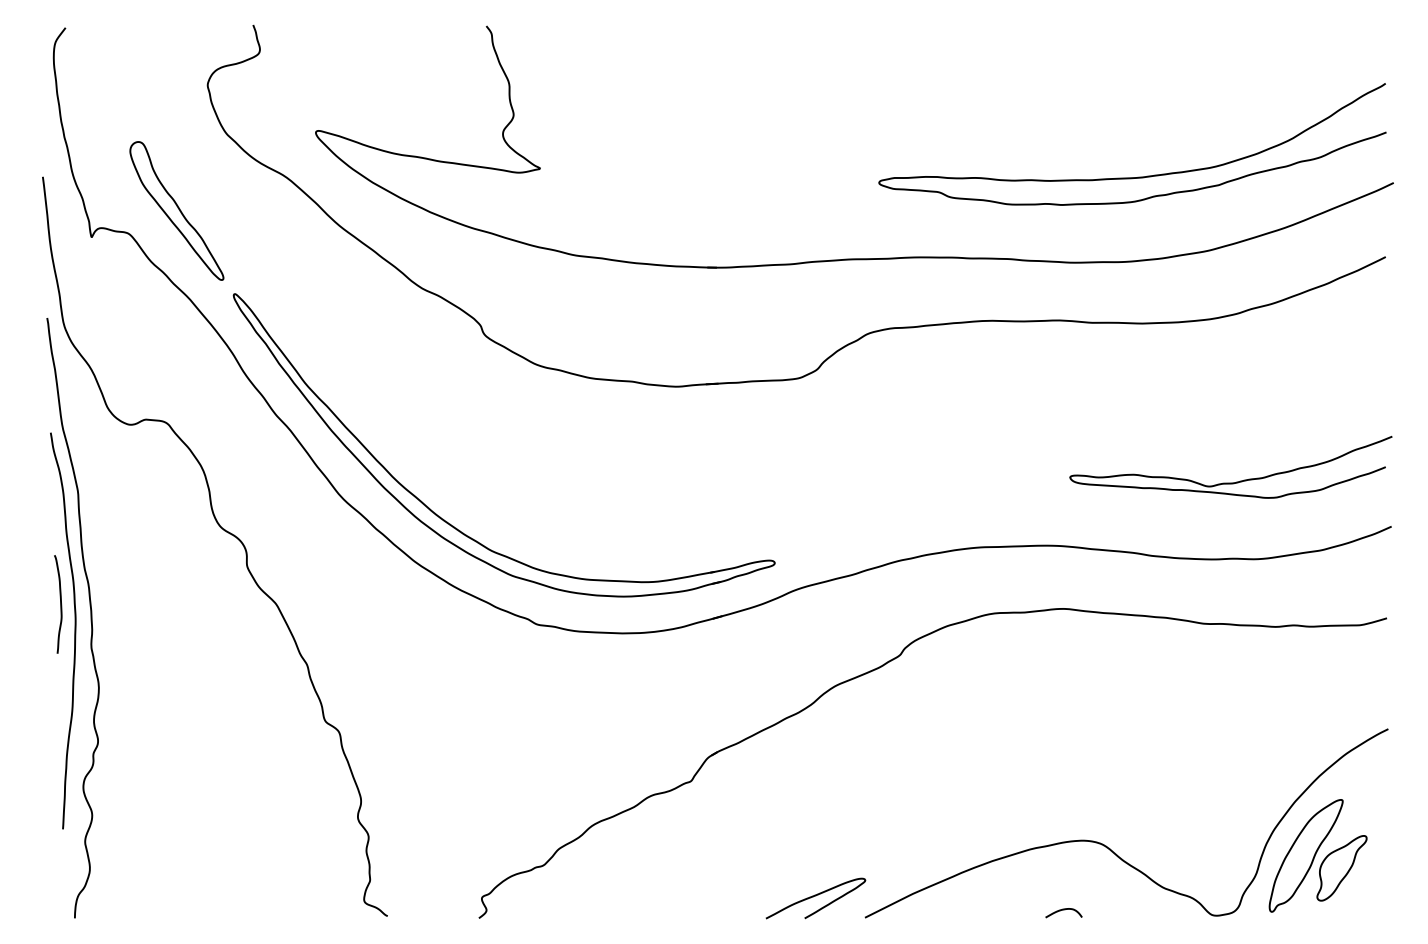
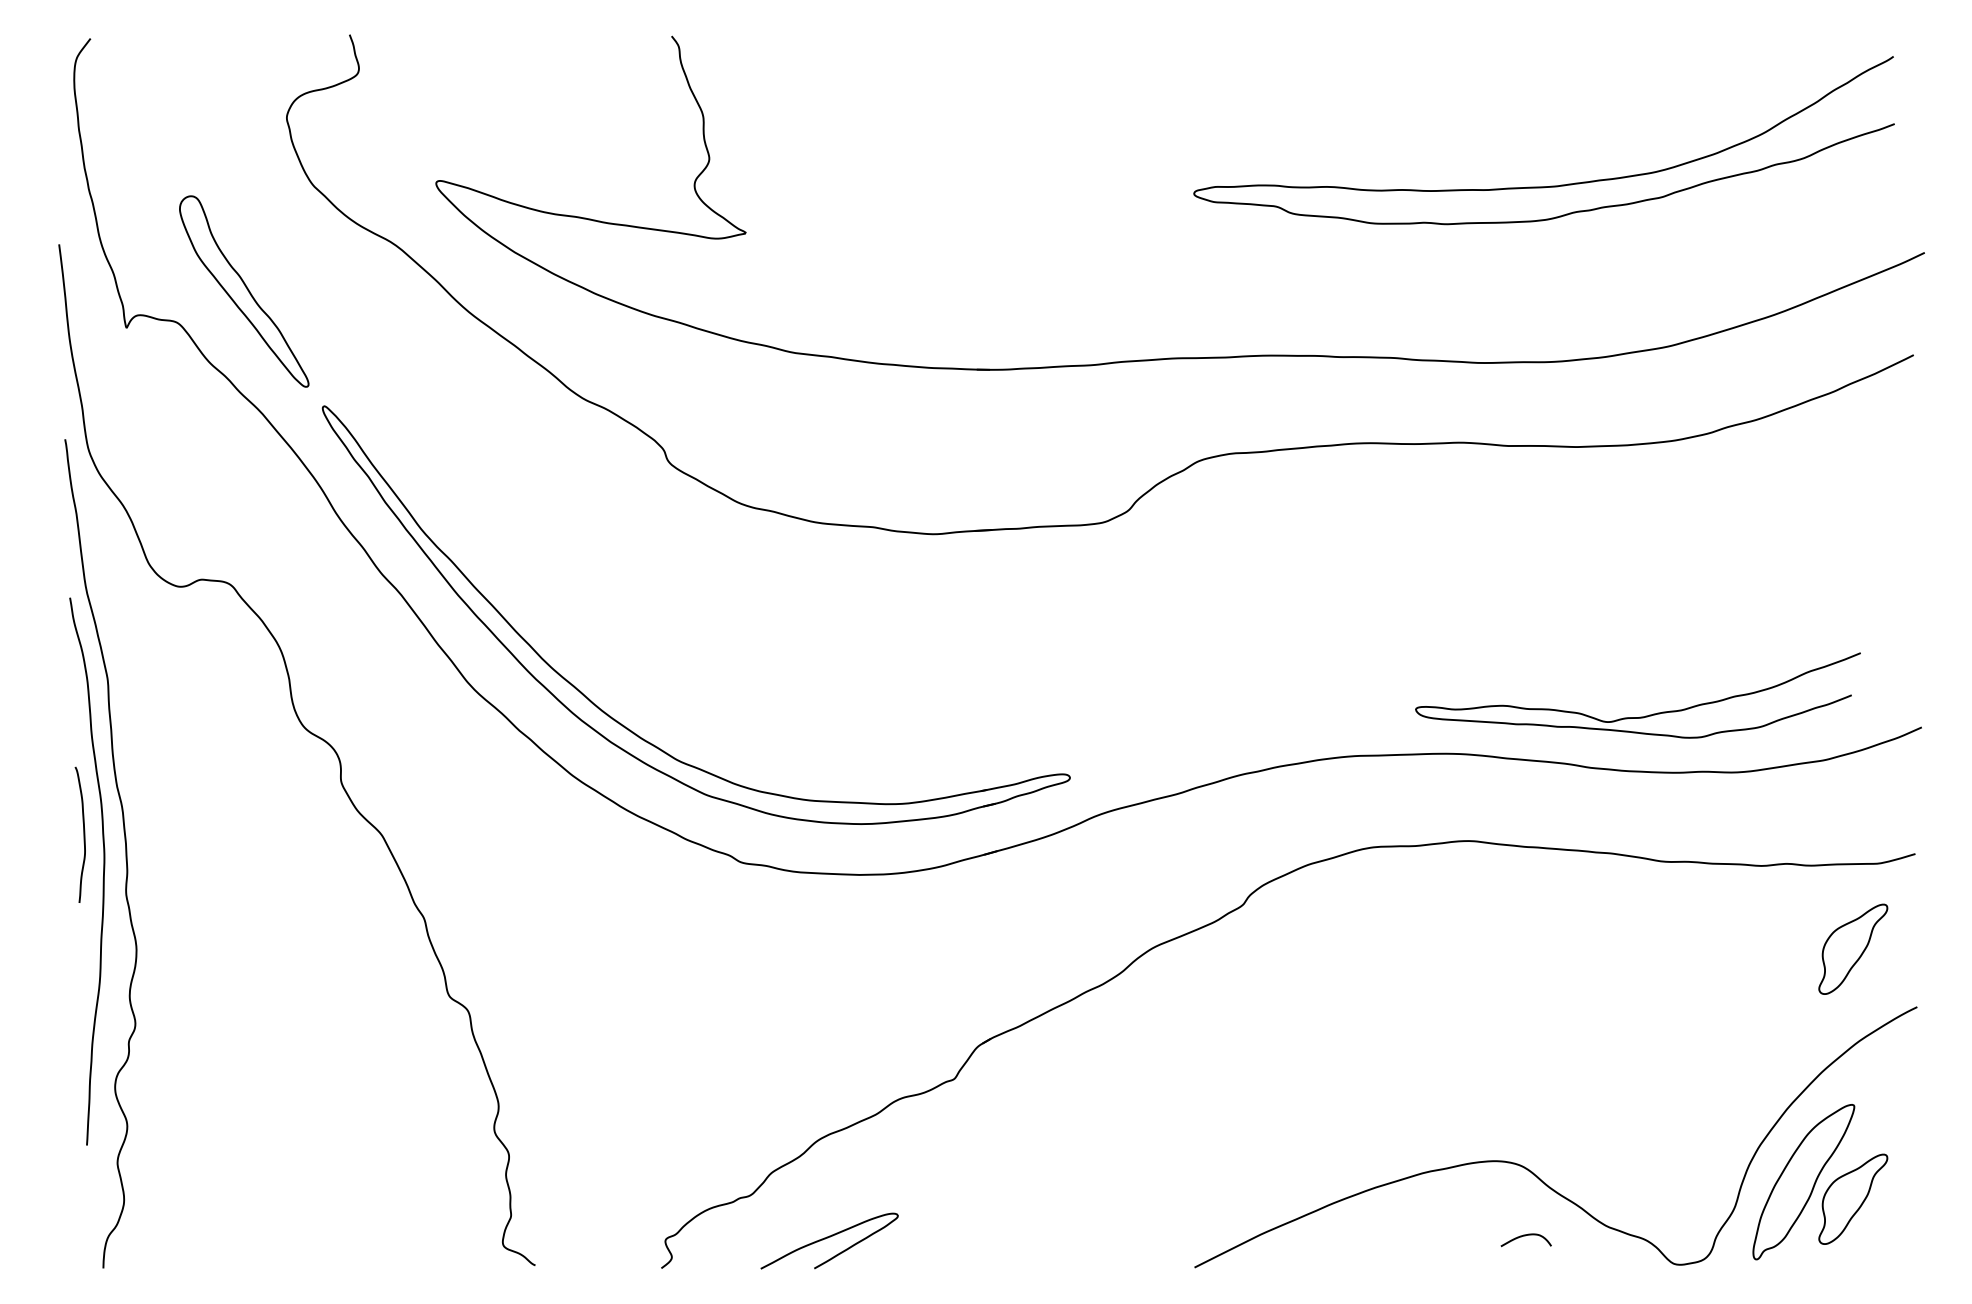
curve: (1137, 176) -> (1550, 185), moved
curve: (1232, 482) -> (1640, 716), moved
part: (1342, 686) -> (1853, 948), added
curve: (815, 896) -> (828, 1238), moved
curve: (1063, 910) -> (1525, 1236), moved

